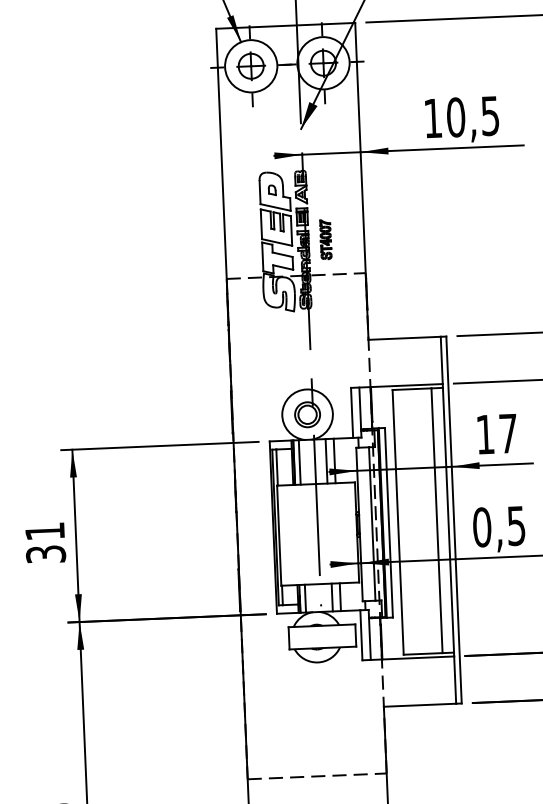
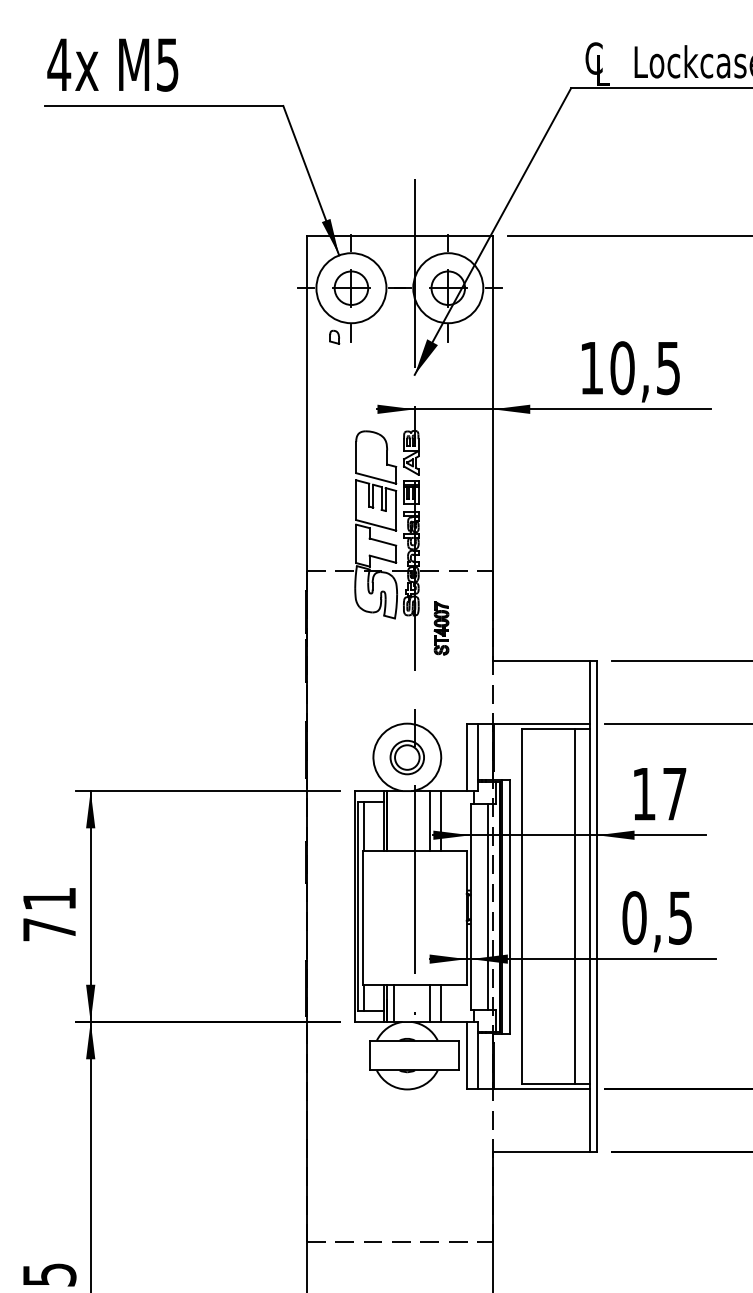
part: (272, 189) -> (334, 336), moved
part: (325, 239) -> (441, 628), moved
line: (300, 462) -> (394, 820), removed
text: (45, 554) -> (49, 929), 31 -> 71

